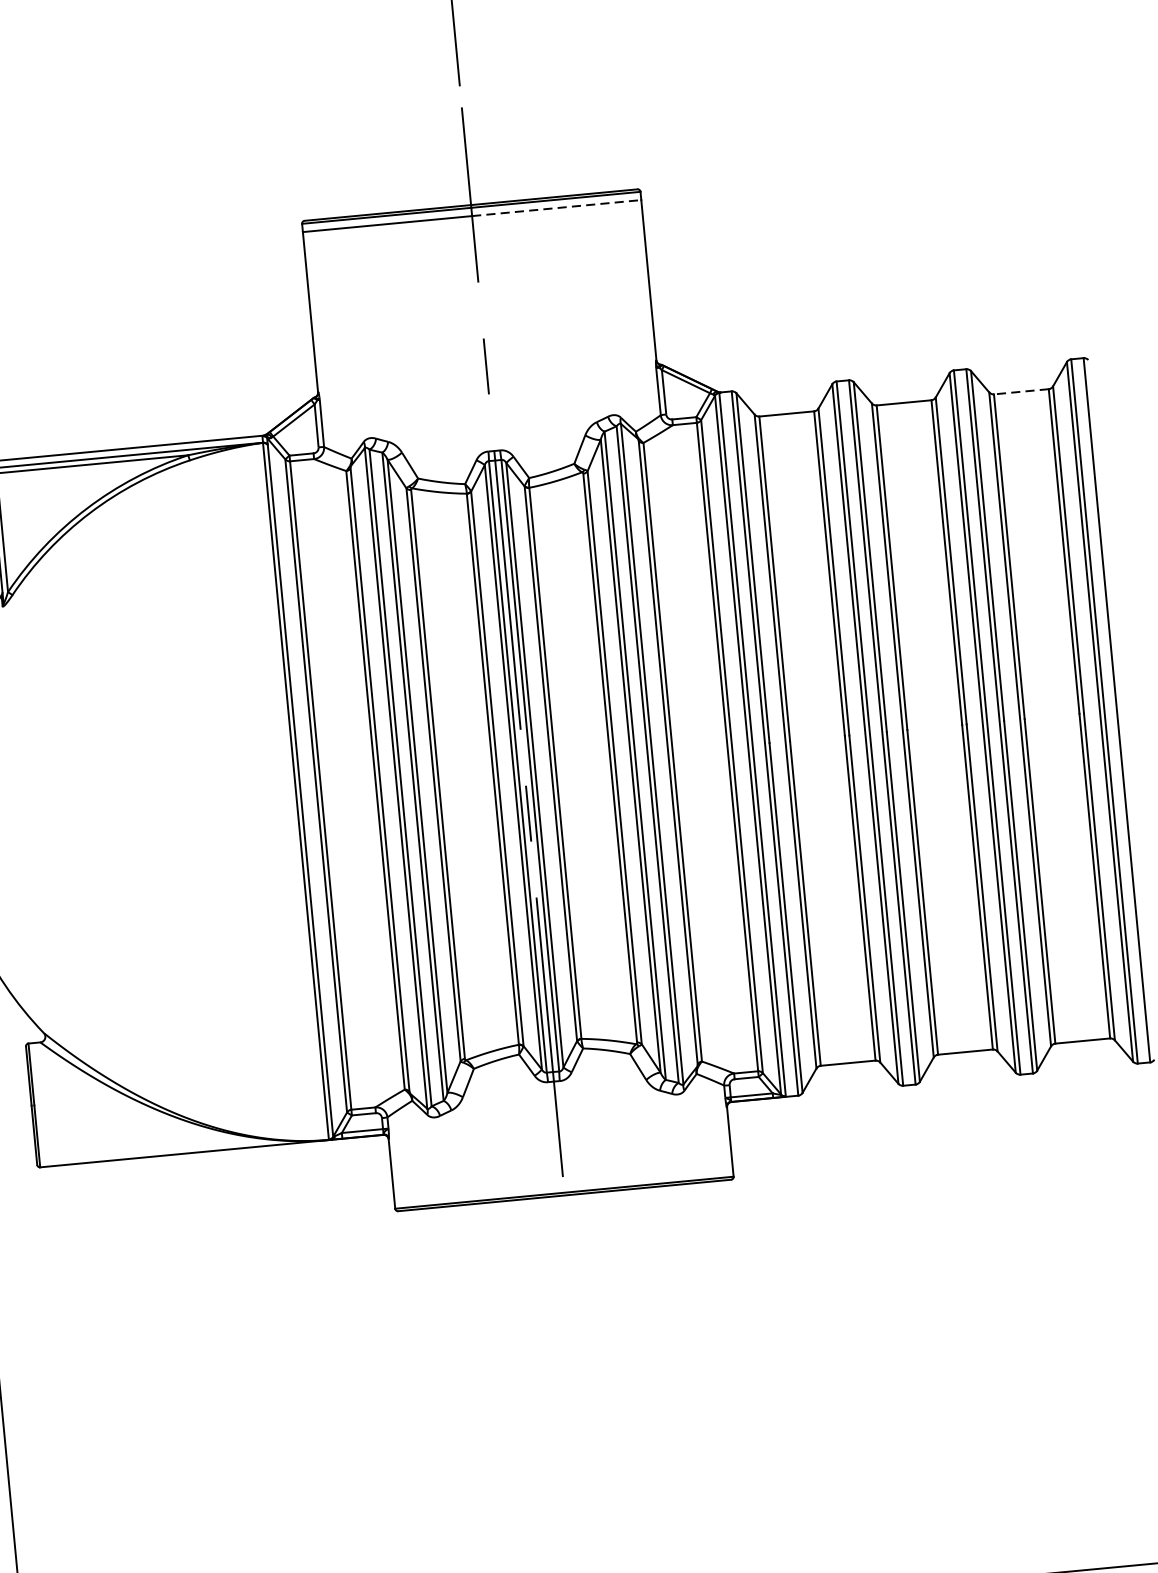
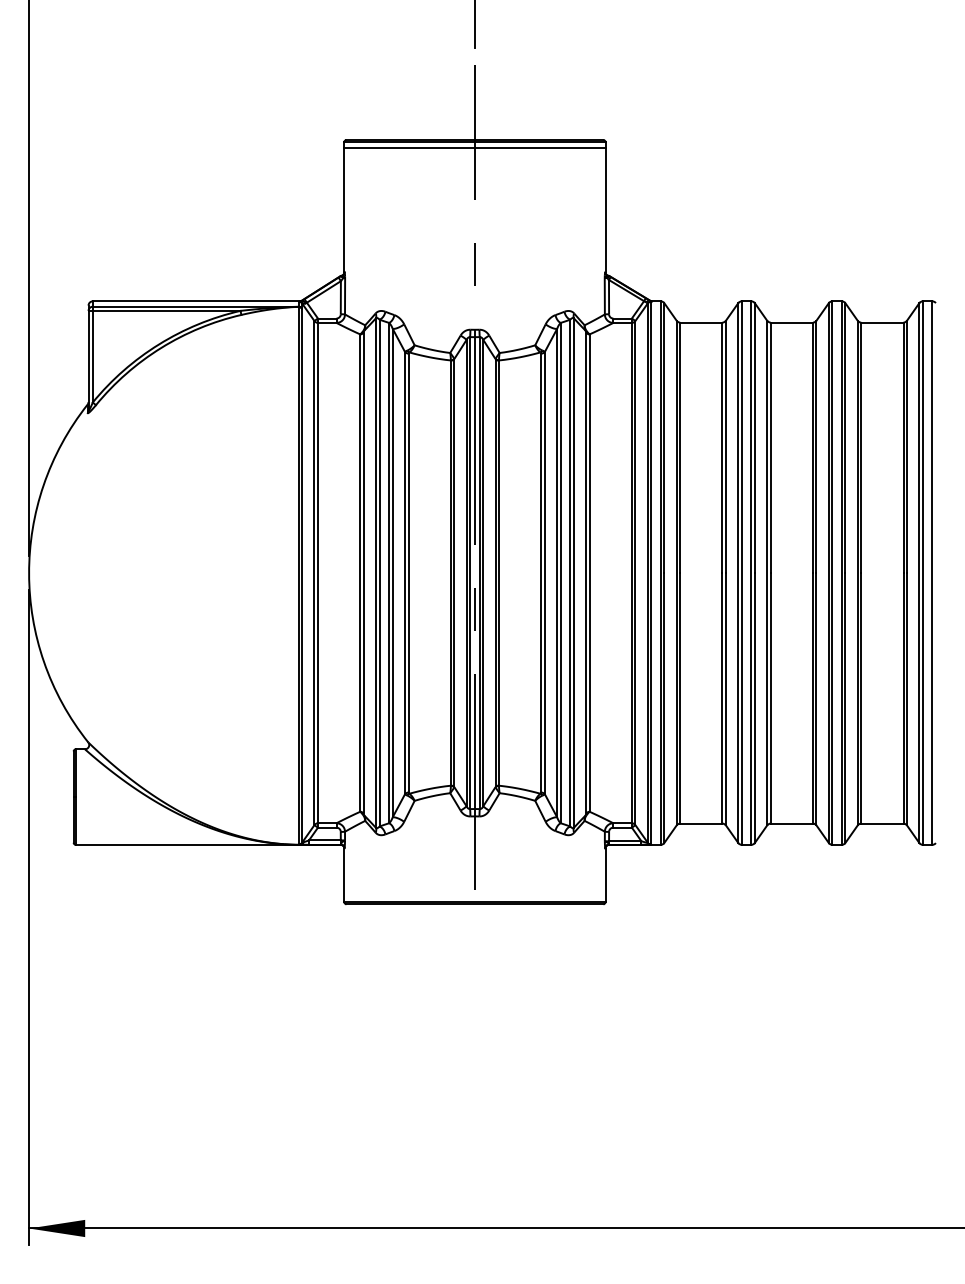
line: (557, 208) -> (540, 148), dashed -> solid
line: (1020, 391) -> (881, 322), dashed -> solid

